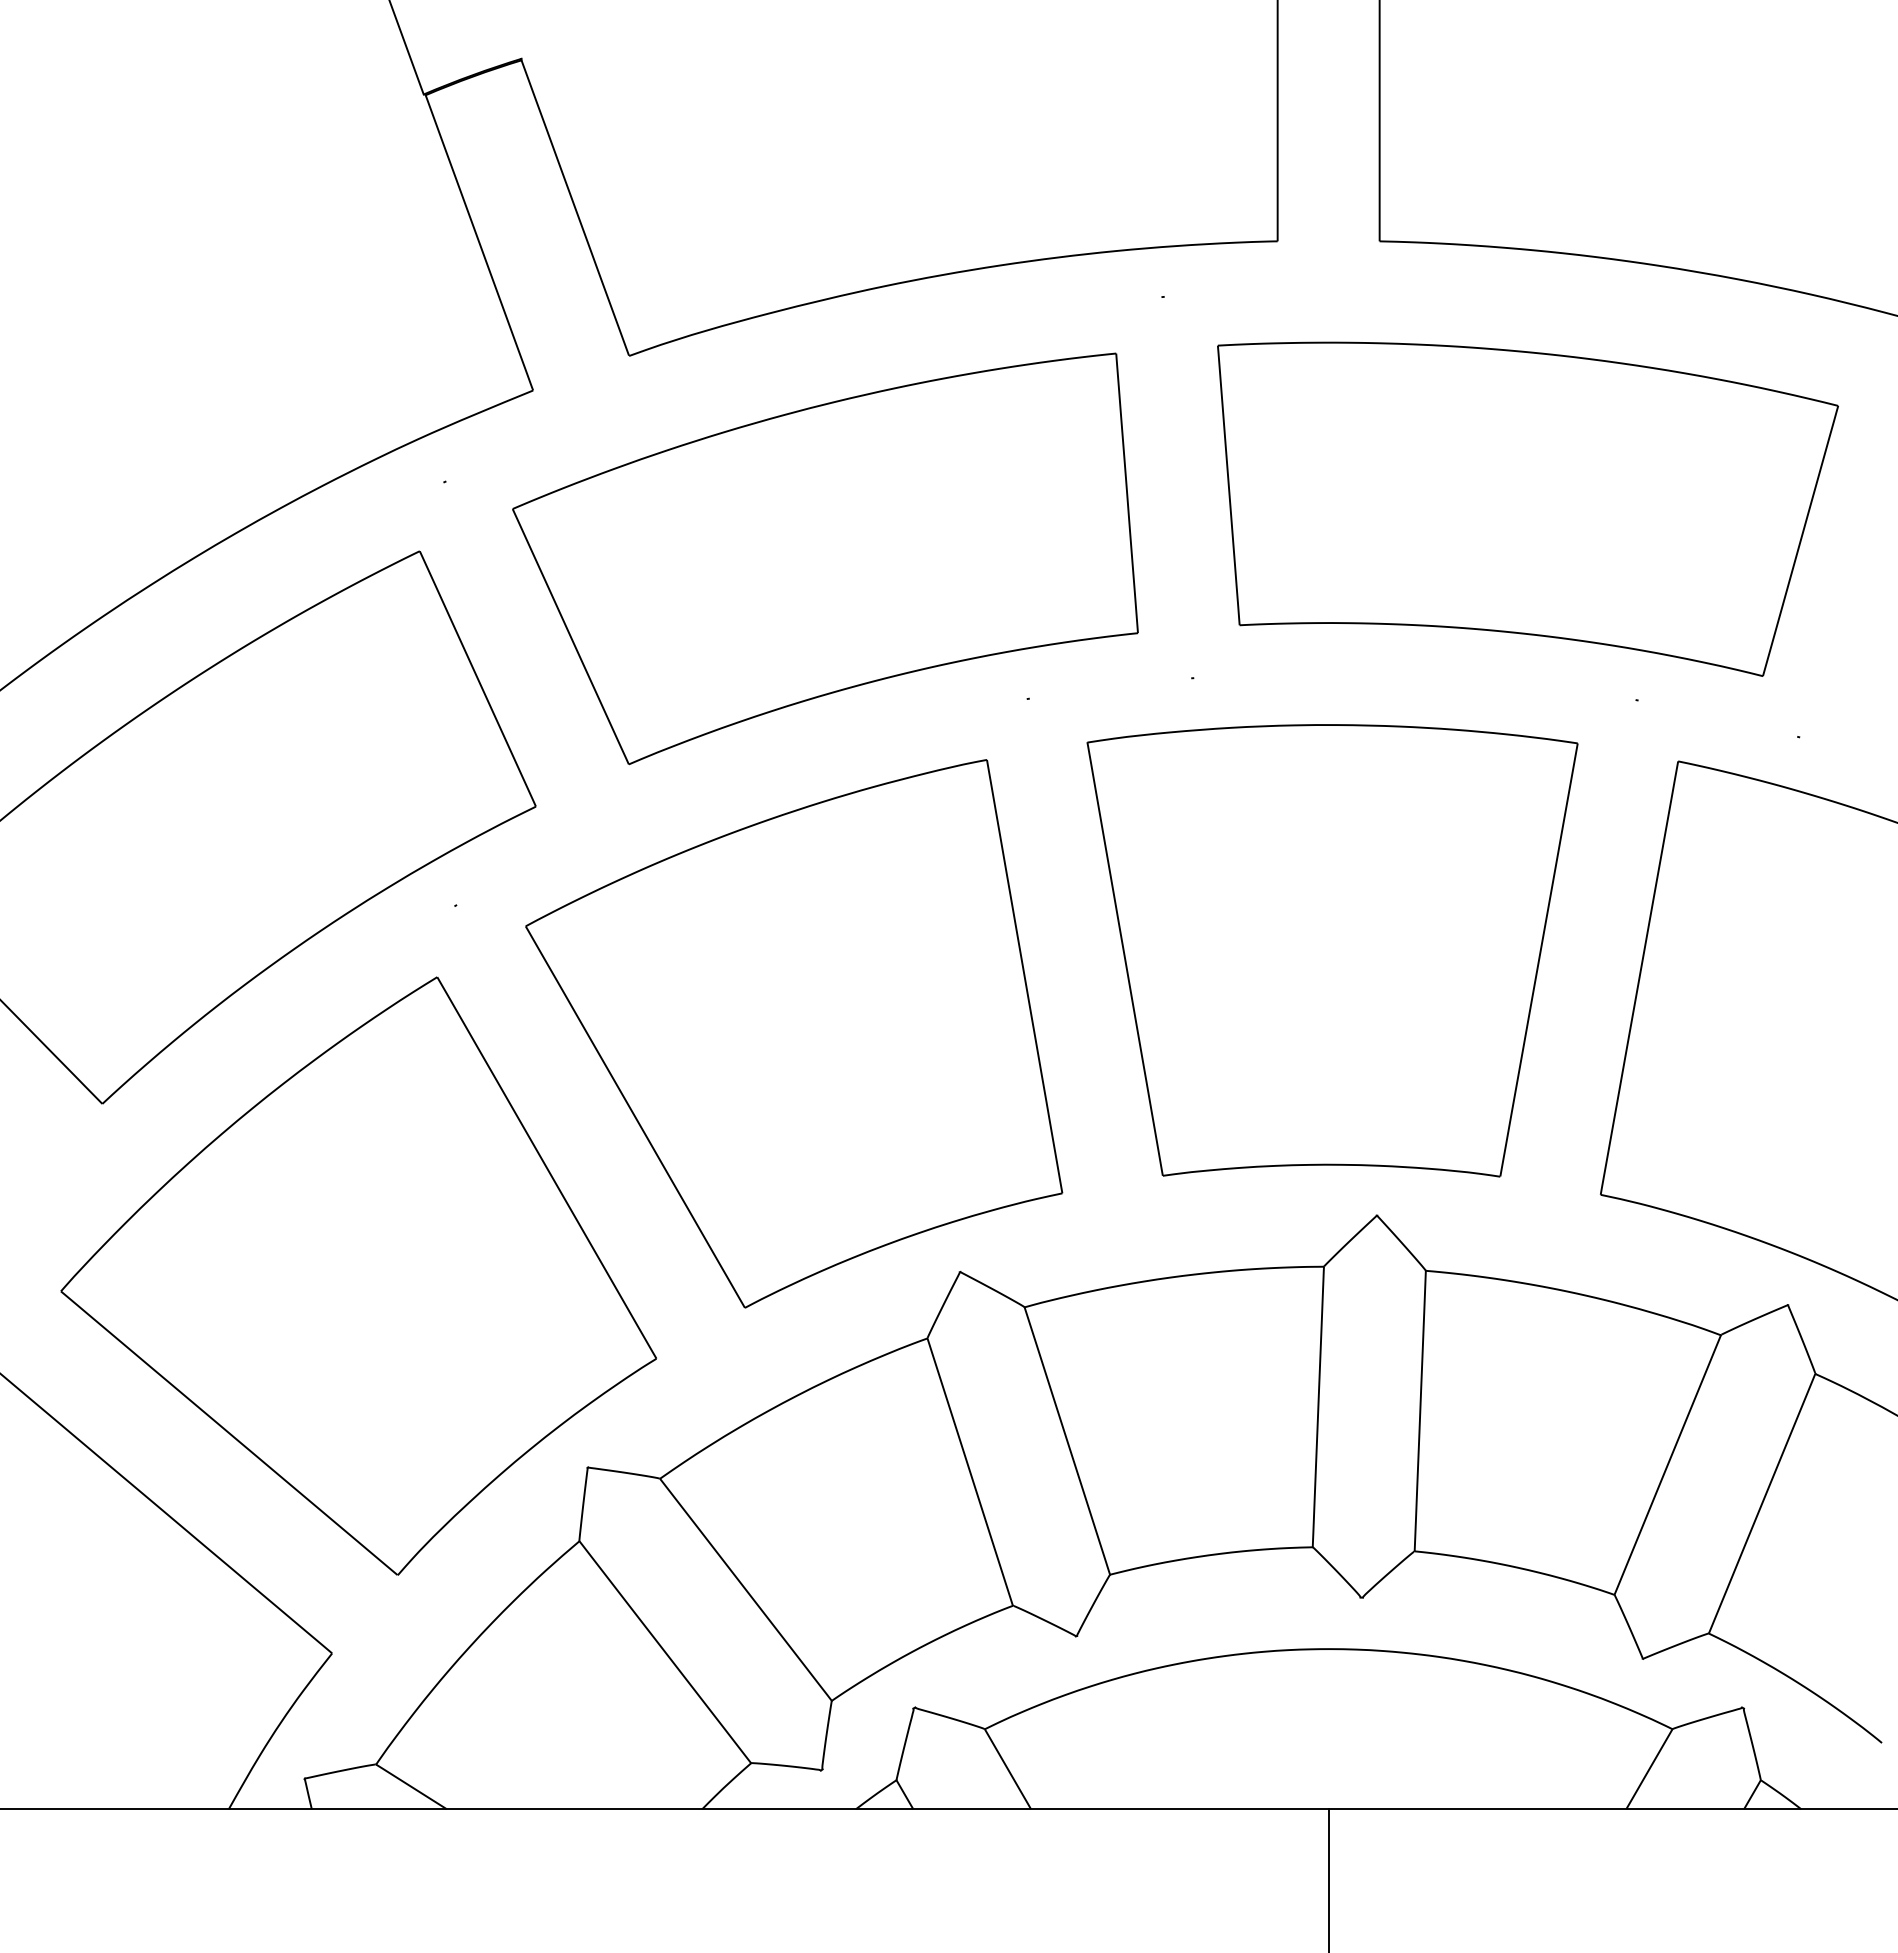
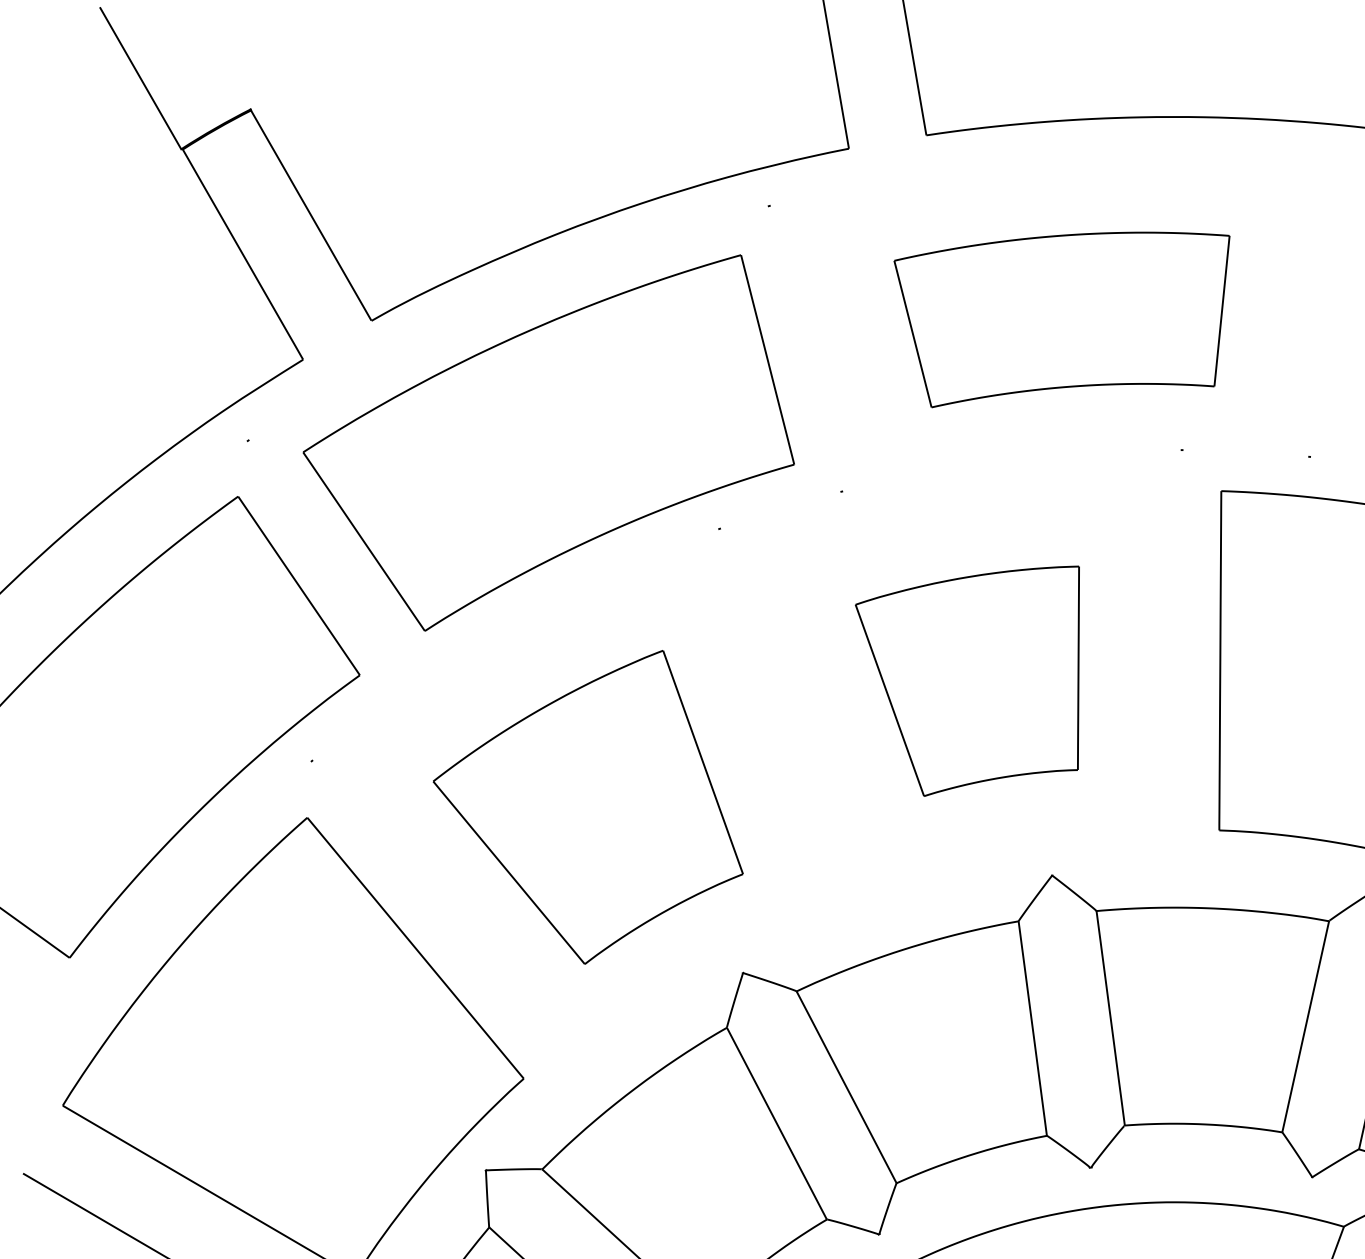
part: (1527, 508) -> (1073, 318), size x0.7
part: (1332, 950) -> (983, 680), size x0.6
part: (794, 1033) -> (585, 813), size x0.7

